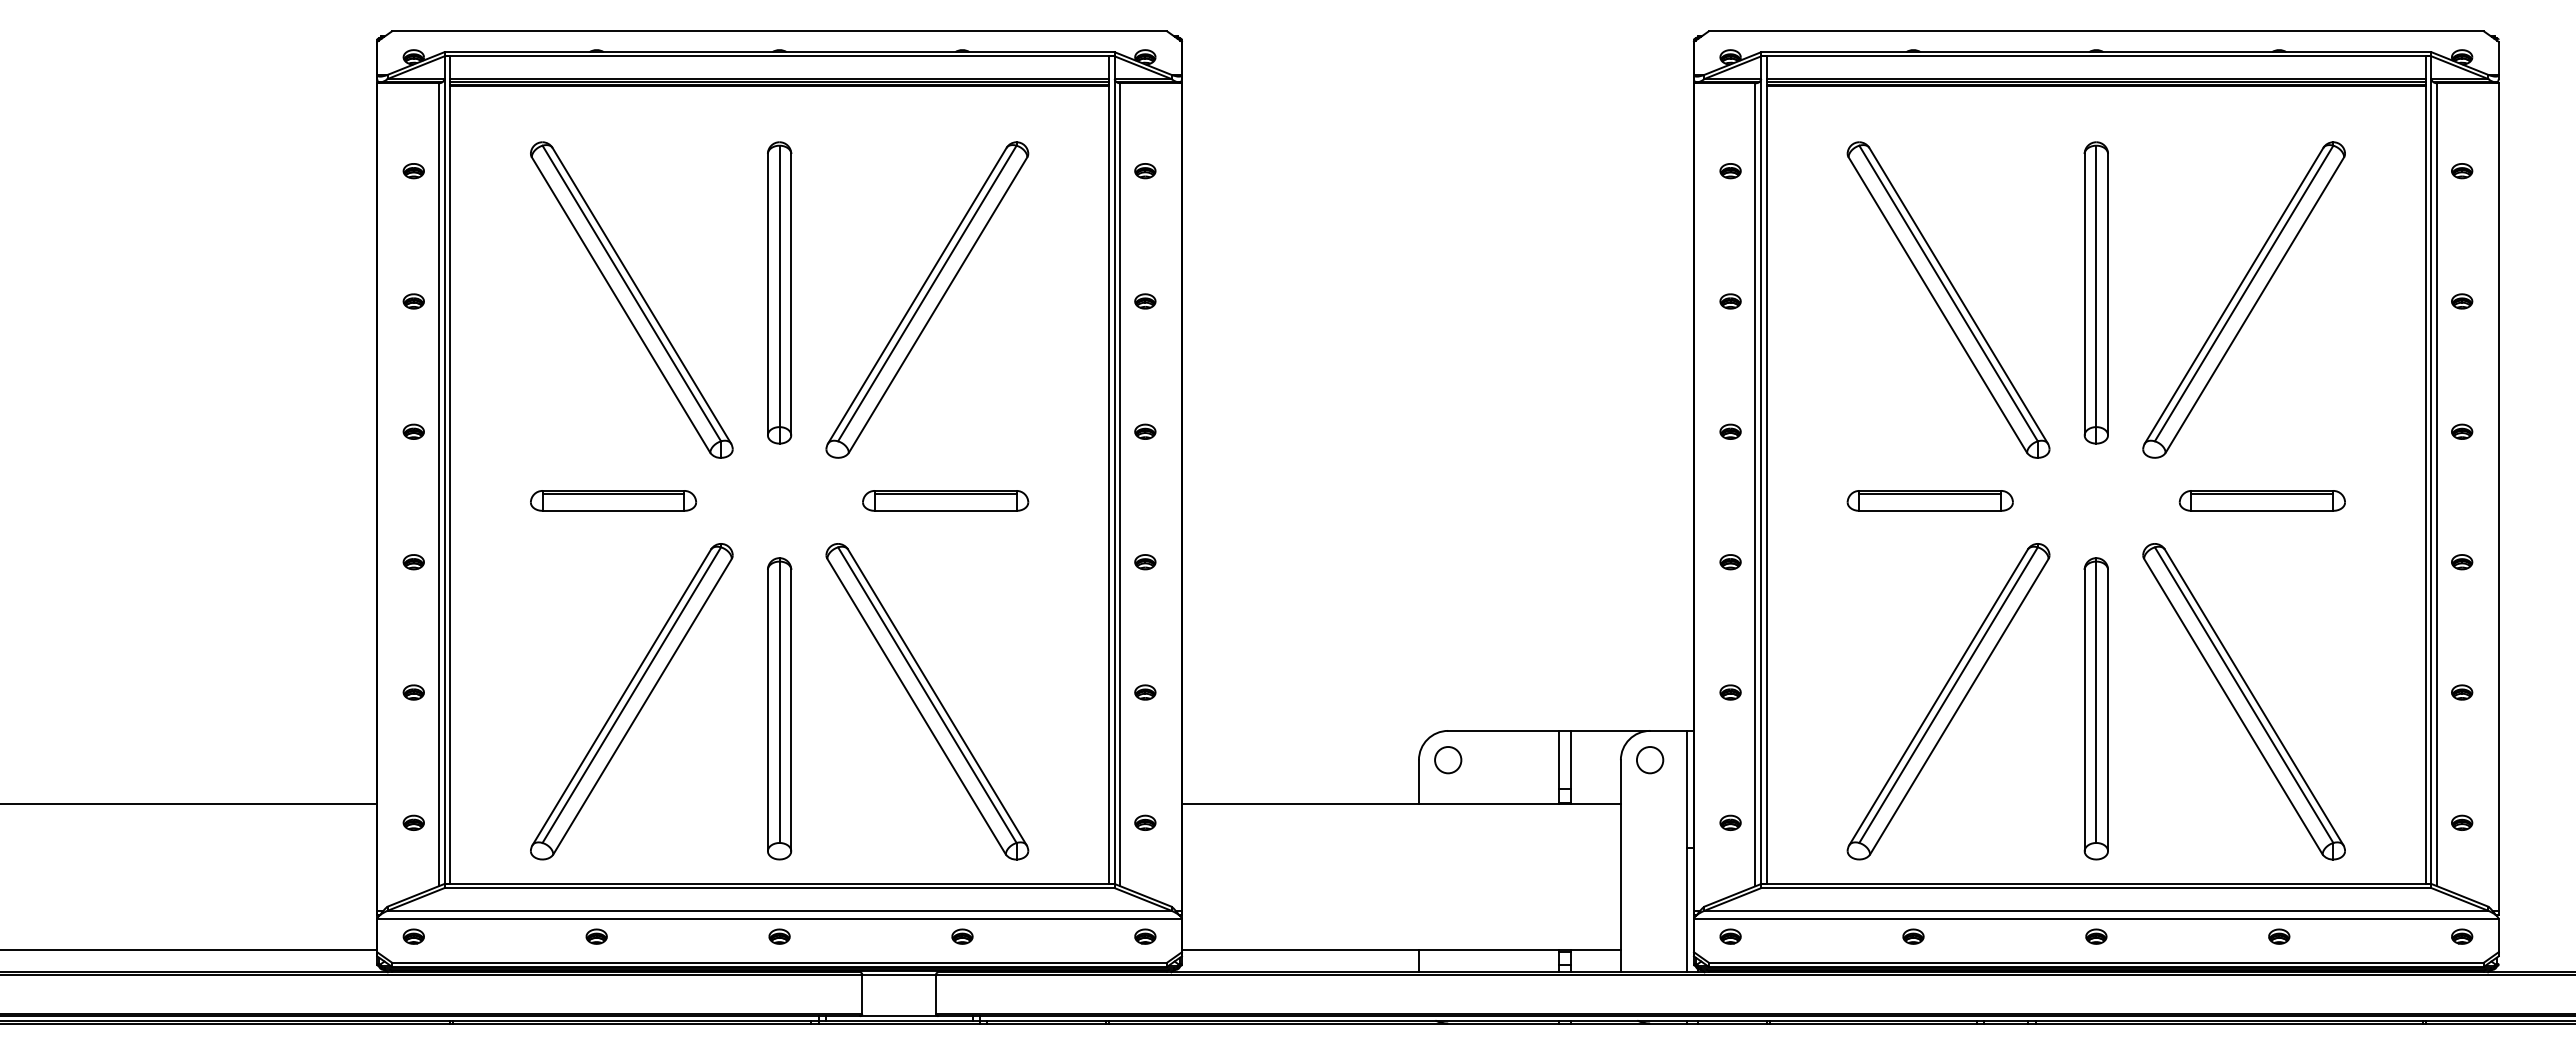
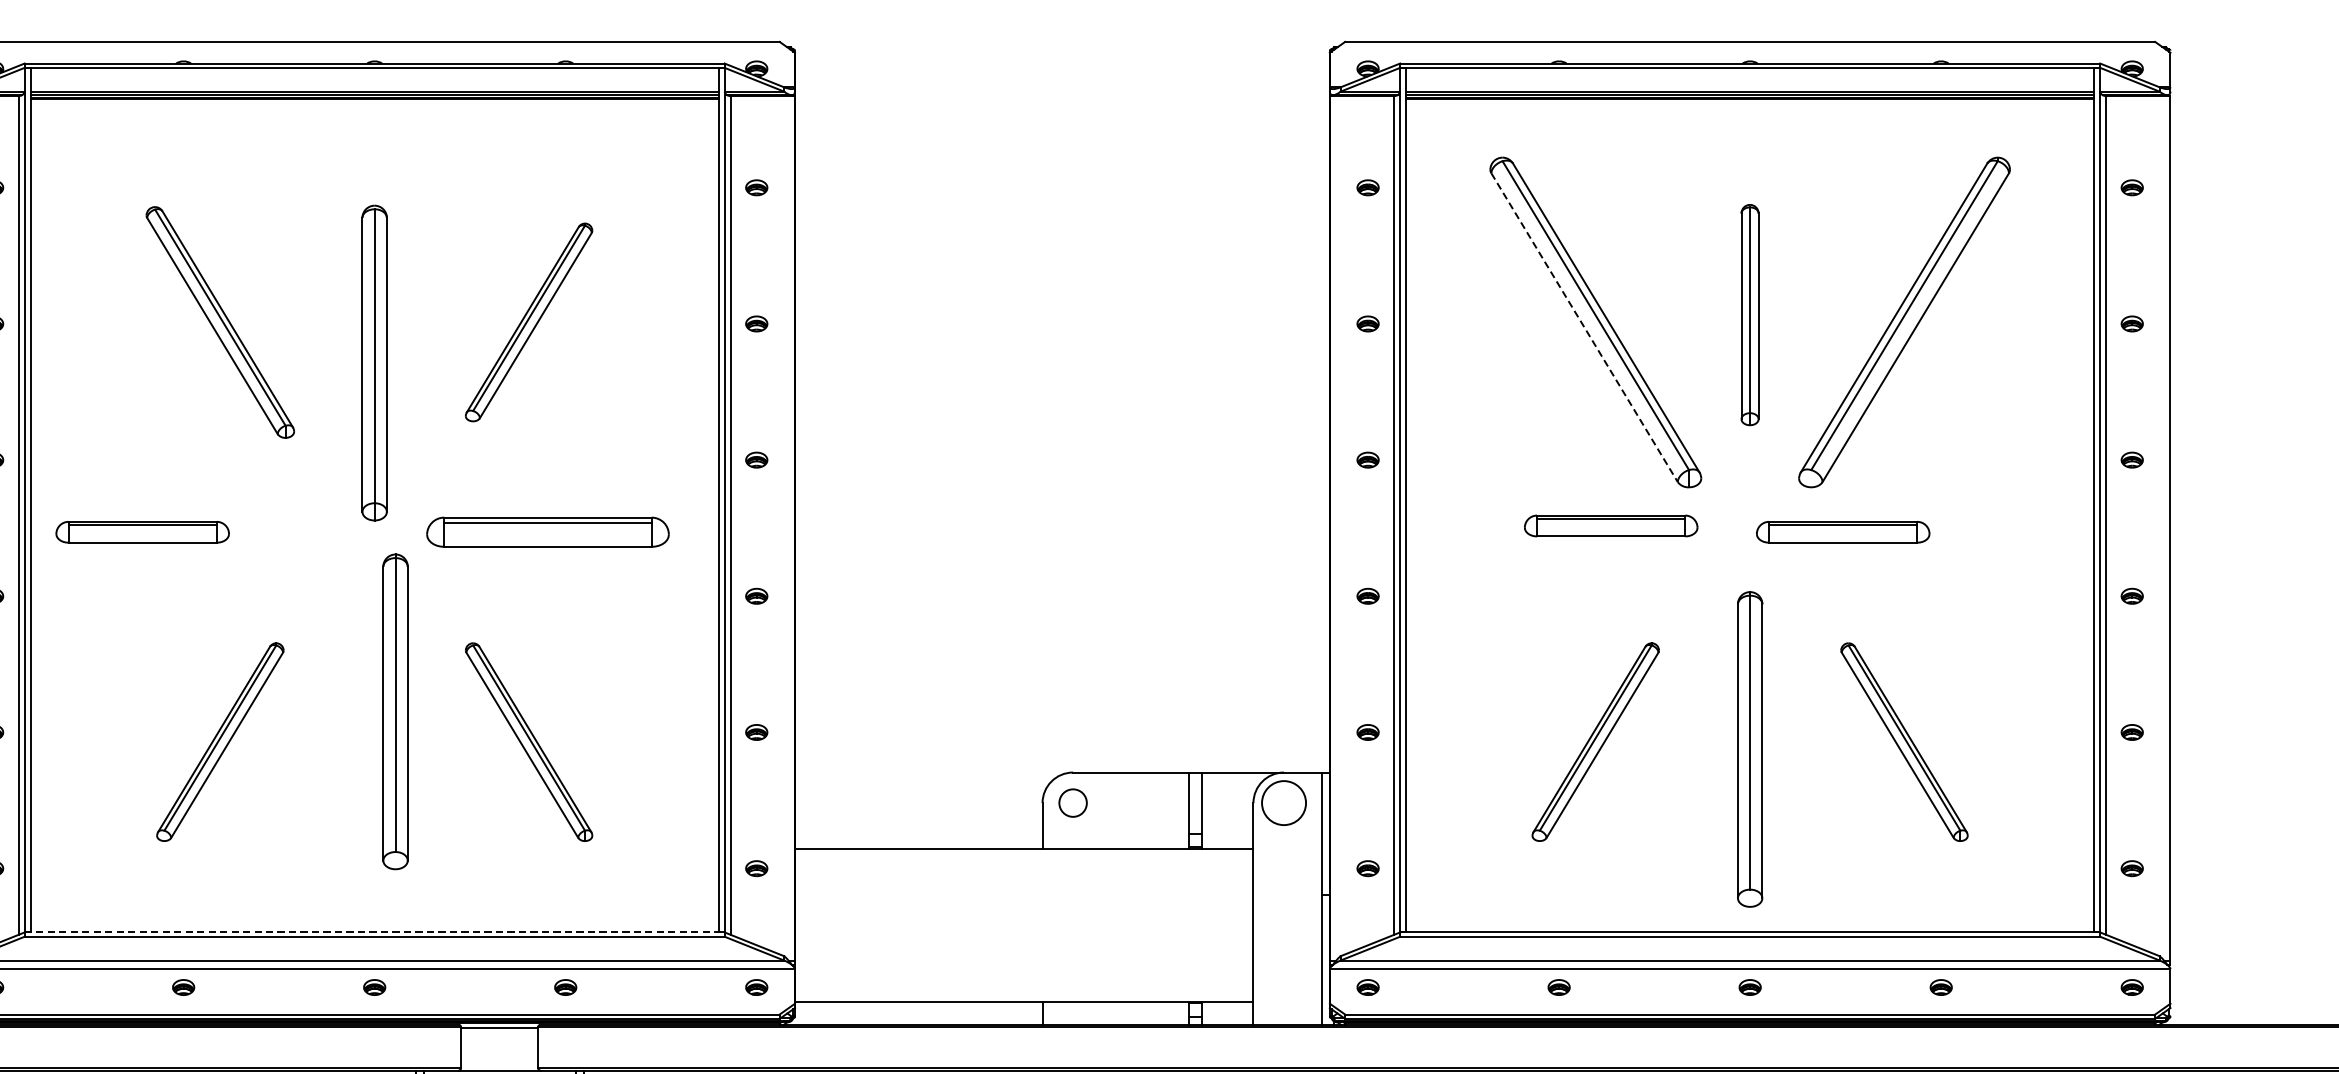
part: (779, 292) -> (374, 362), moved
part: (2095, 292) -> (1749, 314), size x0.7
part: (631, 299) -> (219, 321), size x0.7
part: (927, 299) -> (529, 321), size x0.6
line: (1937, 305) -> (1584, 328), solid -> dashed
part: (613, 500) -> (142, 531), moved
part: (945, 500) -> (547, 531), size x1.4
part: (1929, 500) -> (1610, 525), moved
part: (2261, 500) -> (1842, 531), moved
part: (631, 701) -> (219, 741), size x0.6
part: (927, 701) -> (529, 741), size x0.6
part: (1948, 701) -> (1595, 741), size x0.6
part: (2243, 701) -> (1903, 741), size x0.6
part: (779, 708) -> (395, 711), moved
circle: (1649, 760) -> (1283, 803), size x1.6
line: (780, 883) -> (375, 931), solid -> dashed

